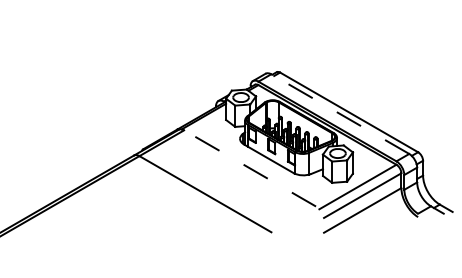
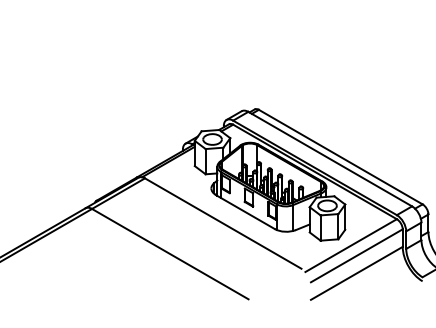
line: (340, 114) -> (330, 159), dashed -> solid
line: (249, 168) -> (222, 223), dashed -> solid

